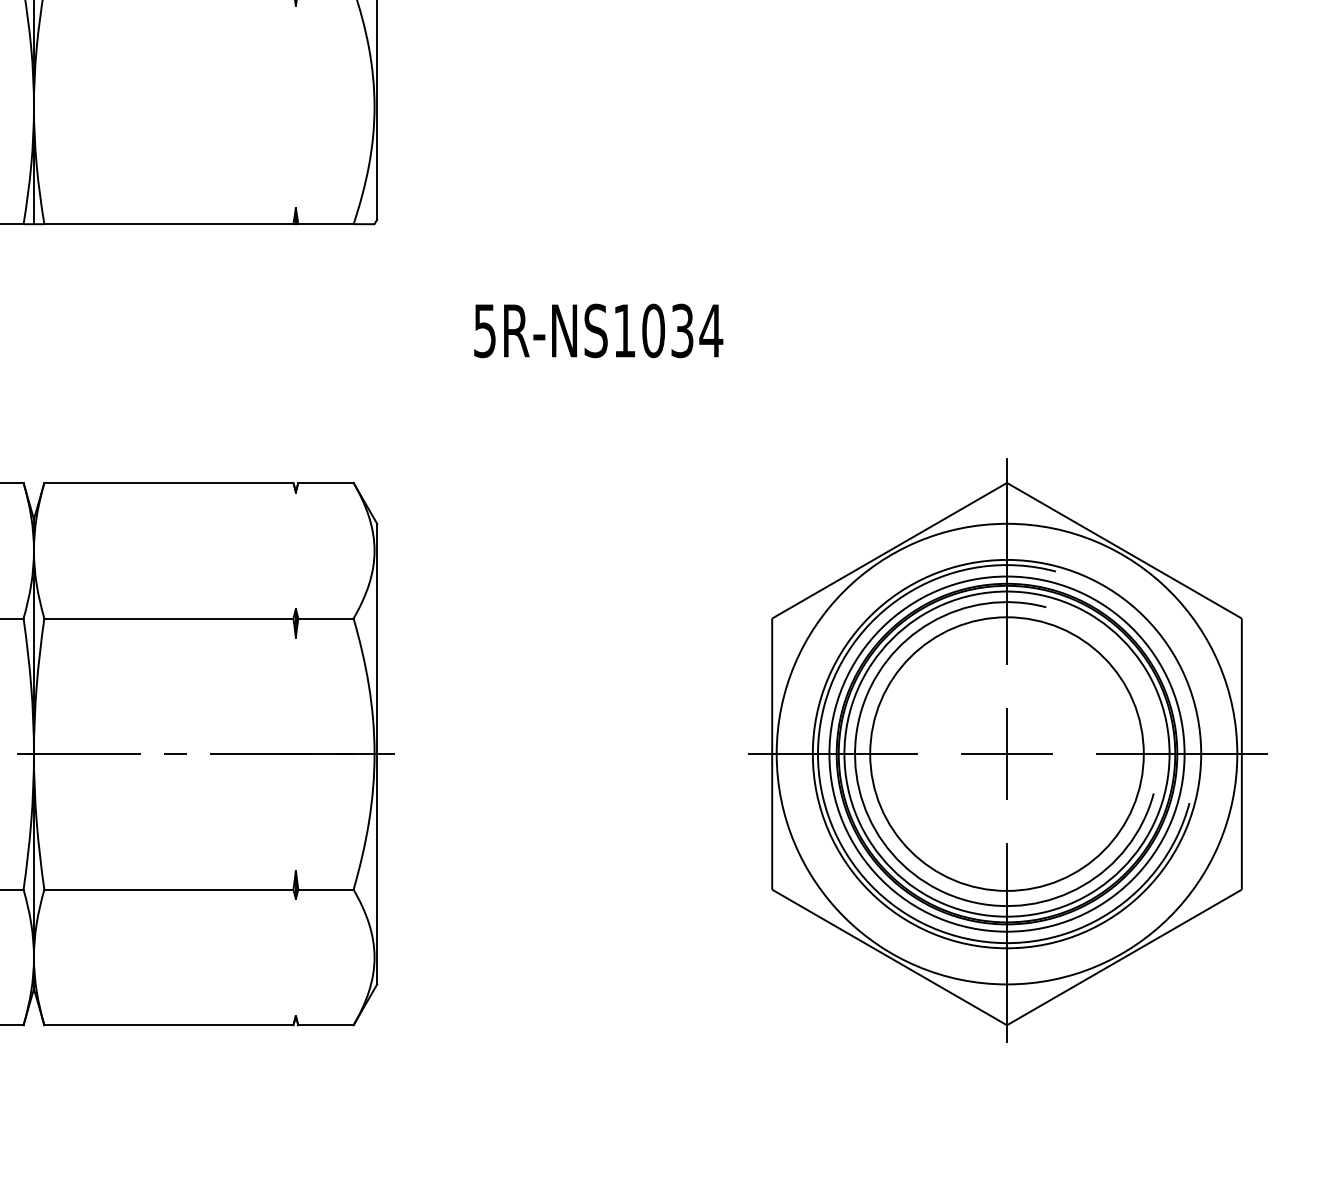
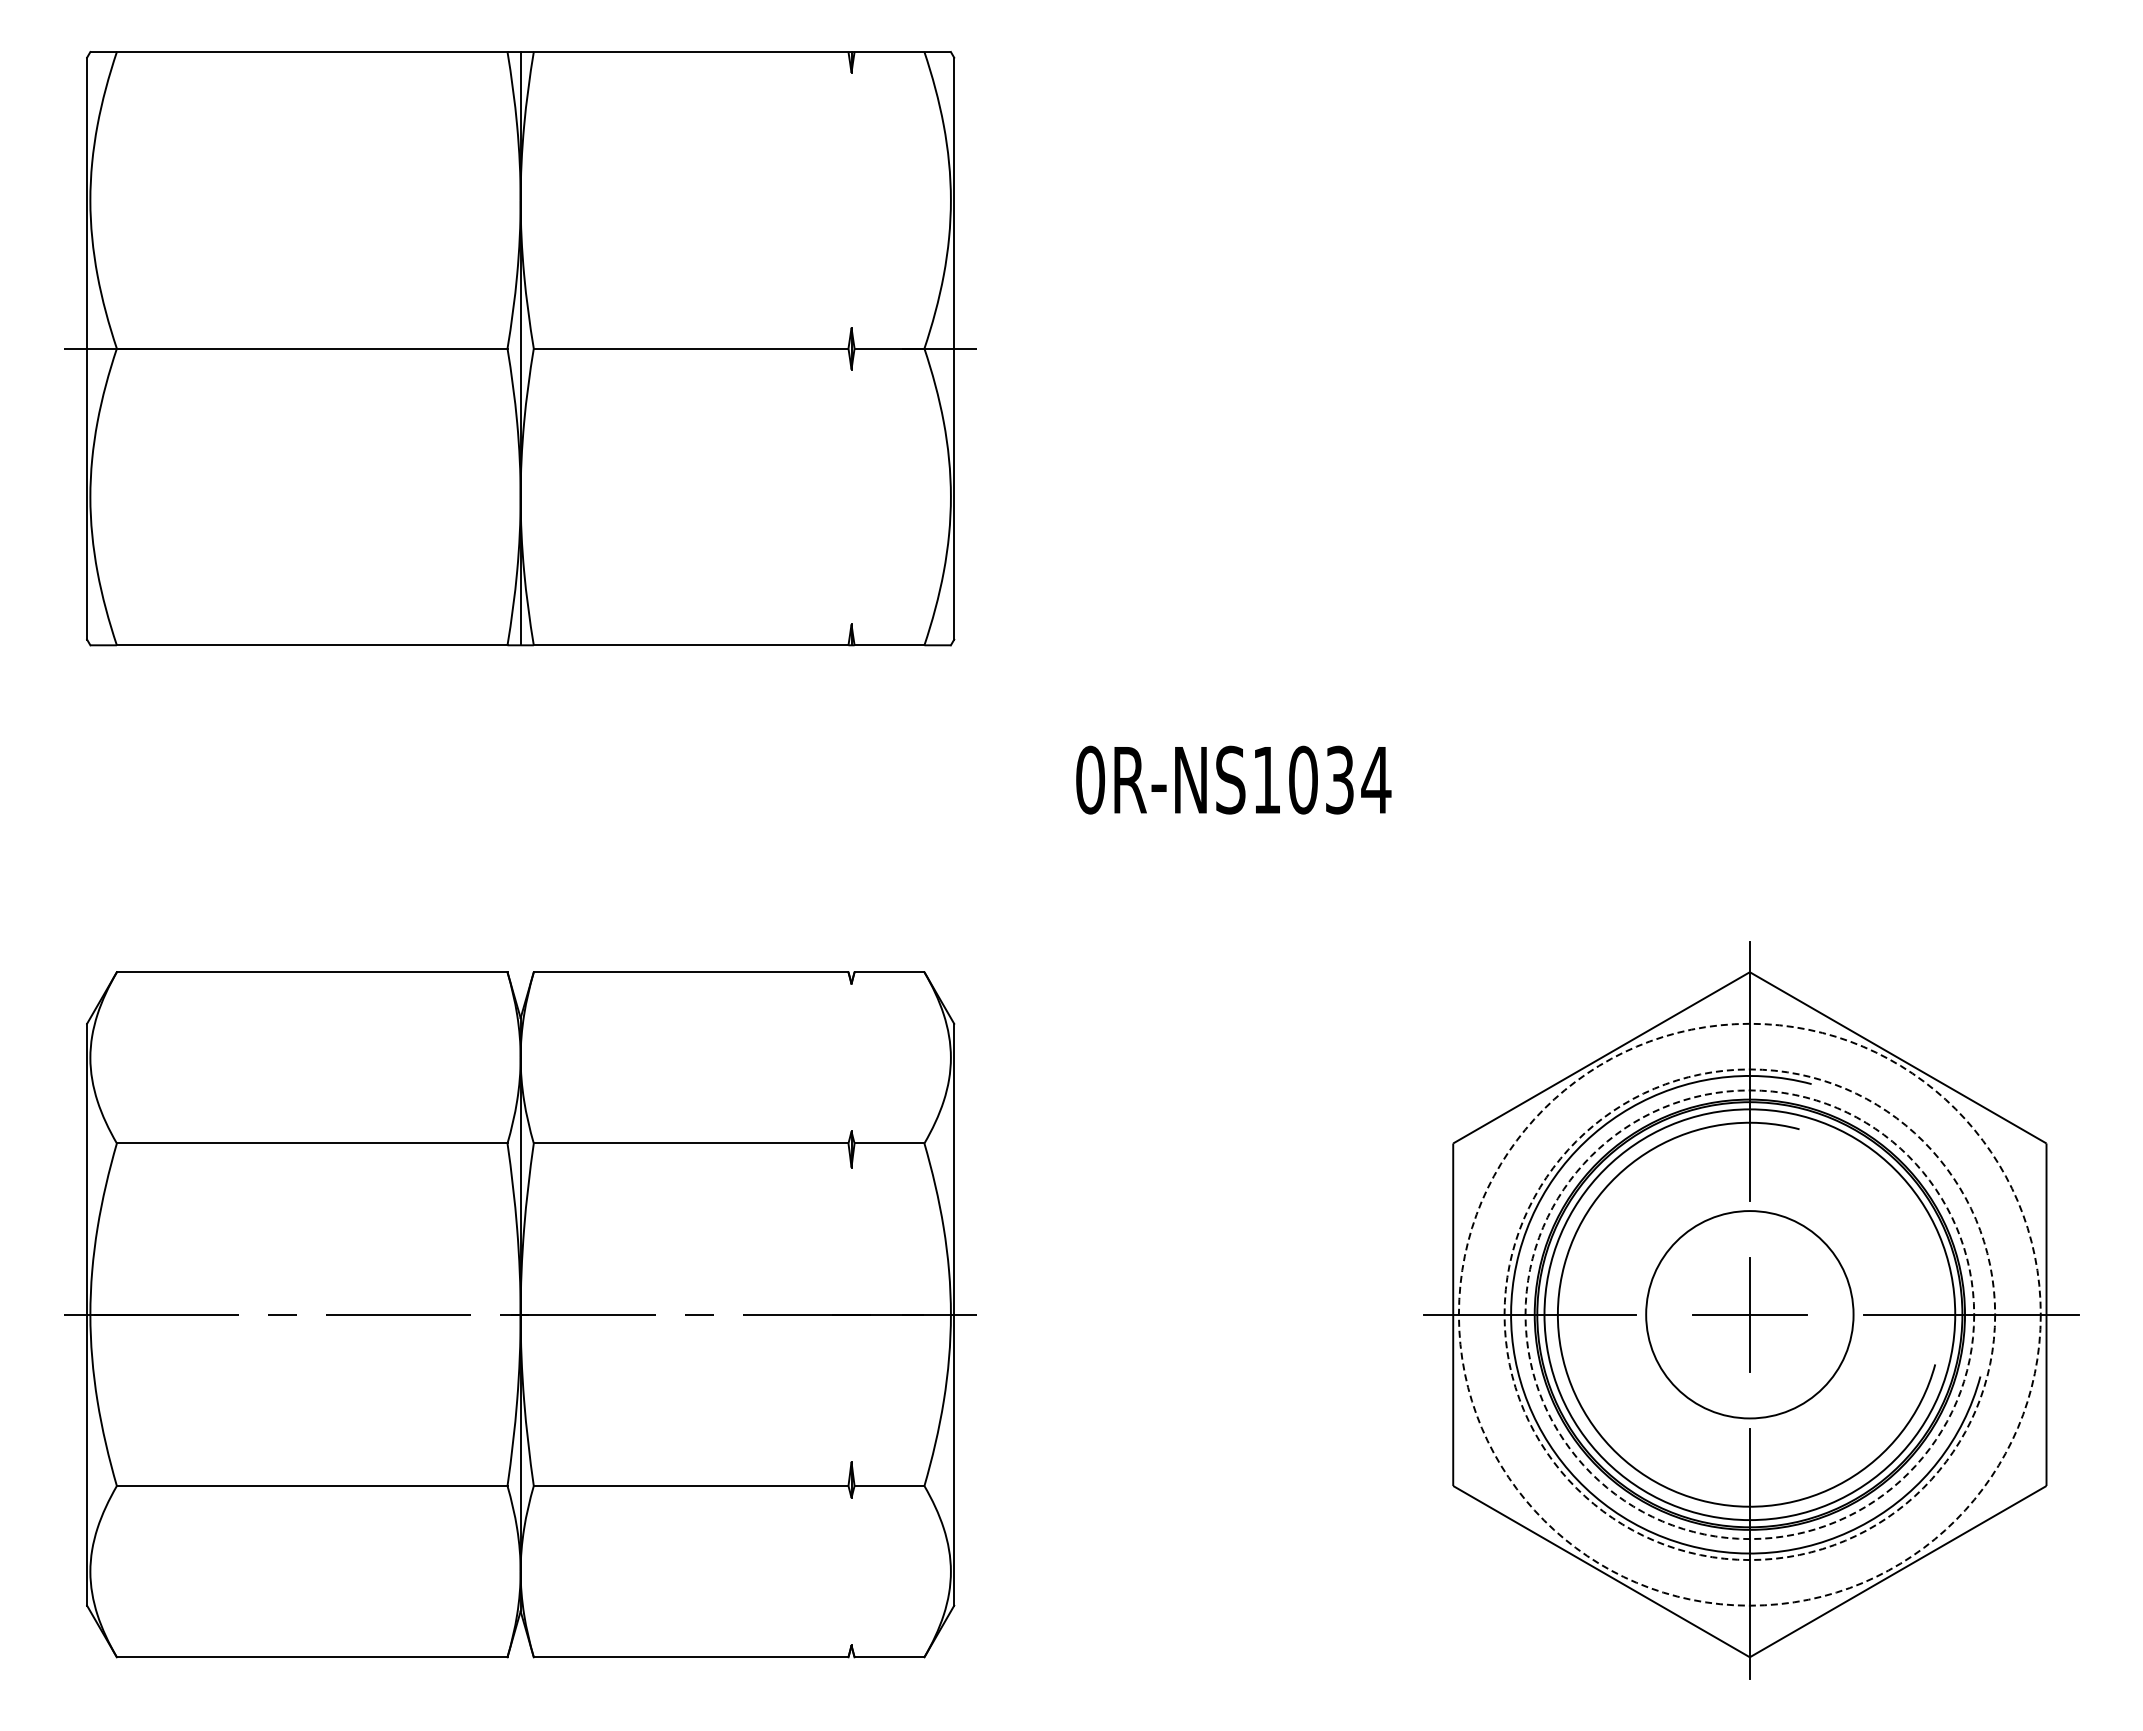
text: (485, 330) -> (1090, 779), 5R-NS1034 -> 0R-NS1034
circle: (1006, 753) -> (1749, 1314), size x0.6
circle: (1006, 753) -> (1749, 1314), solid -> dashed
circle: (1006, 753) -> (1749, 1314), solid -> dashed
circle: (1006, 753) -> (1749, 1314), solid -> dashed

